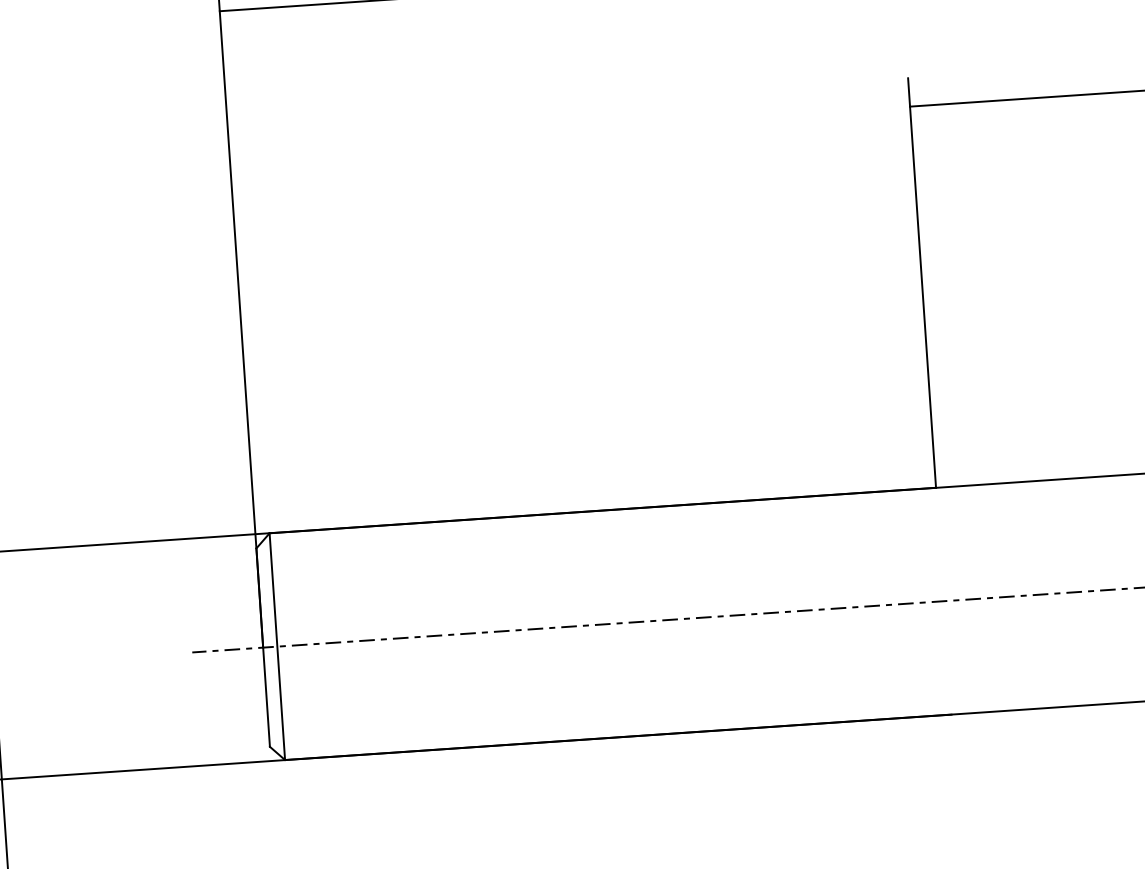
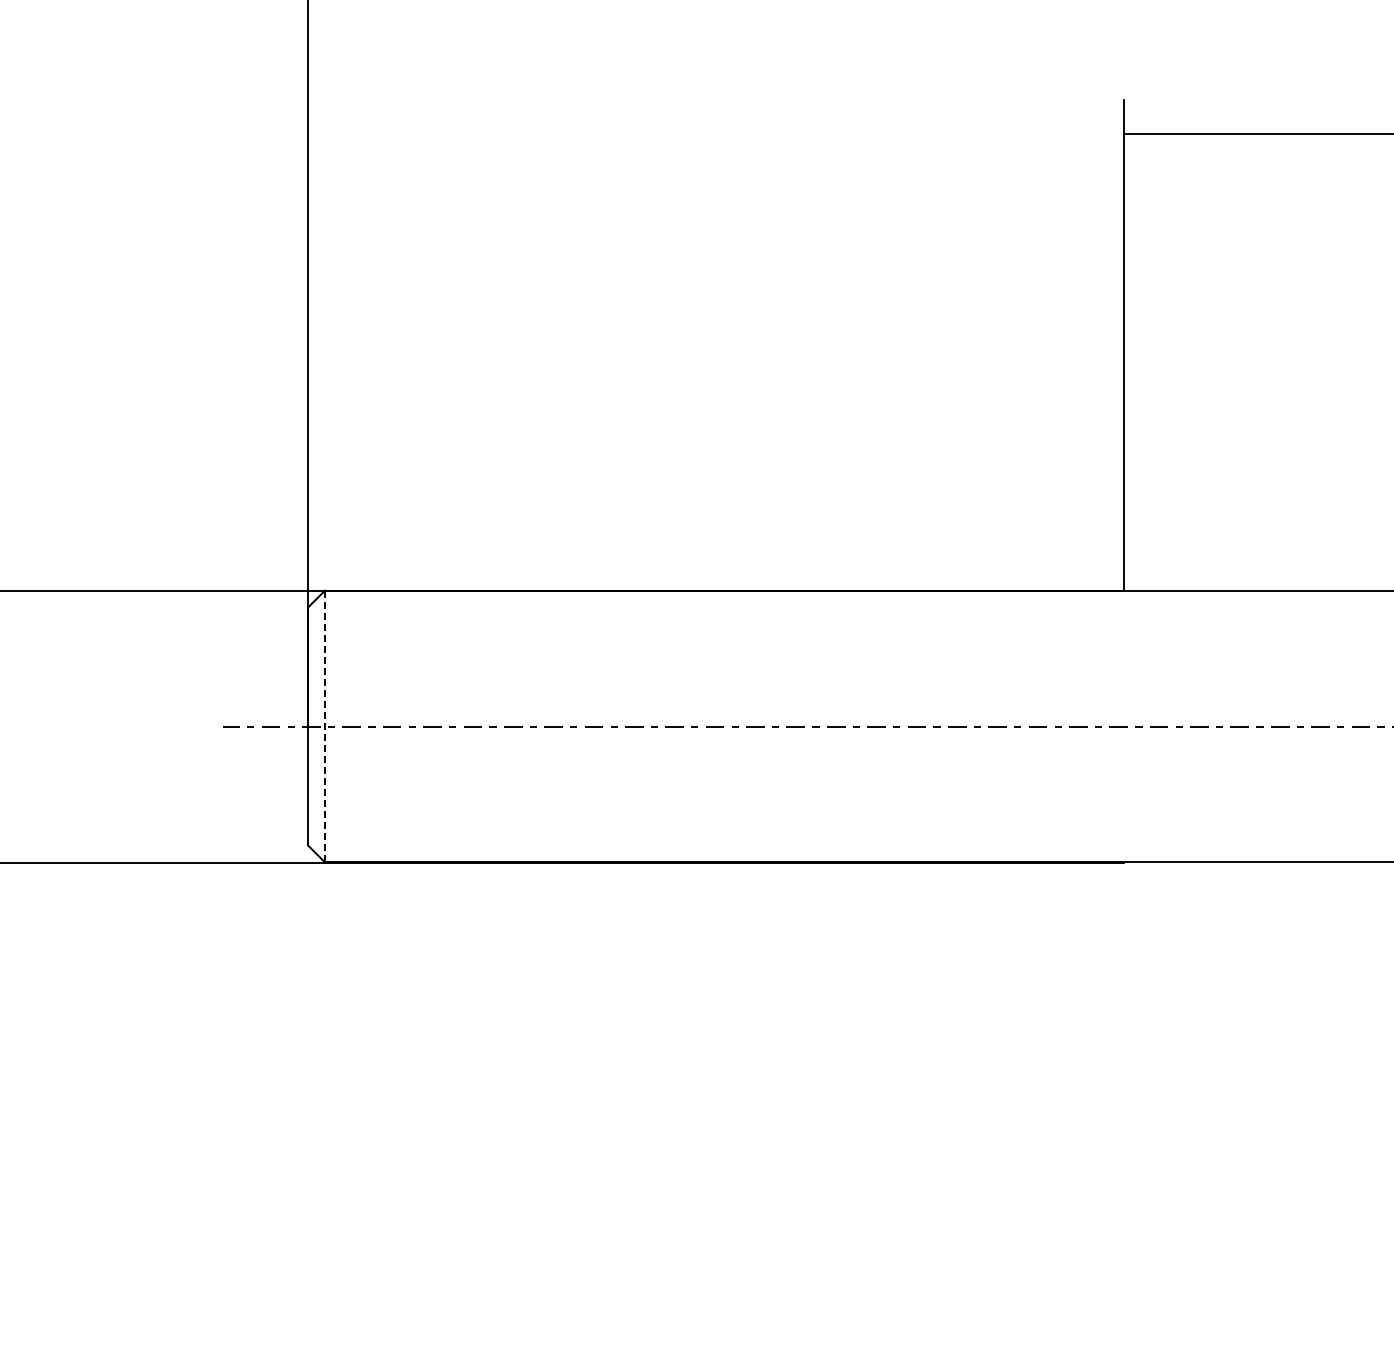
line: (276, 646) -> (324, 726), solid -> dashed

